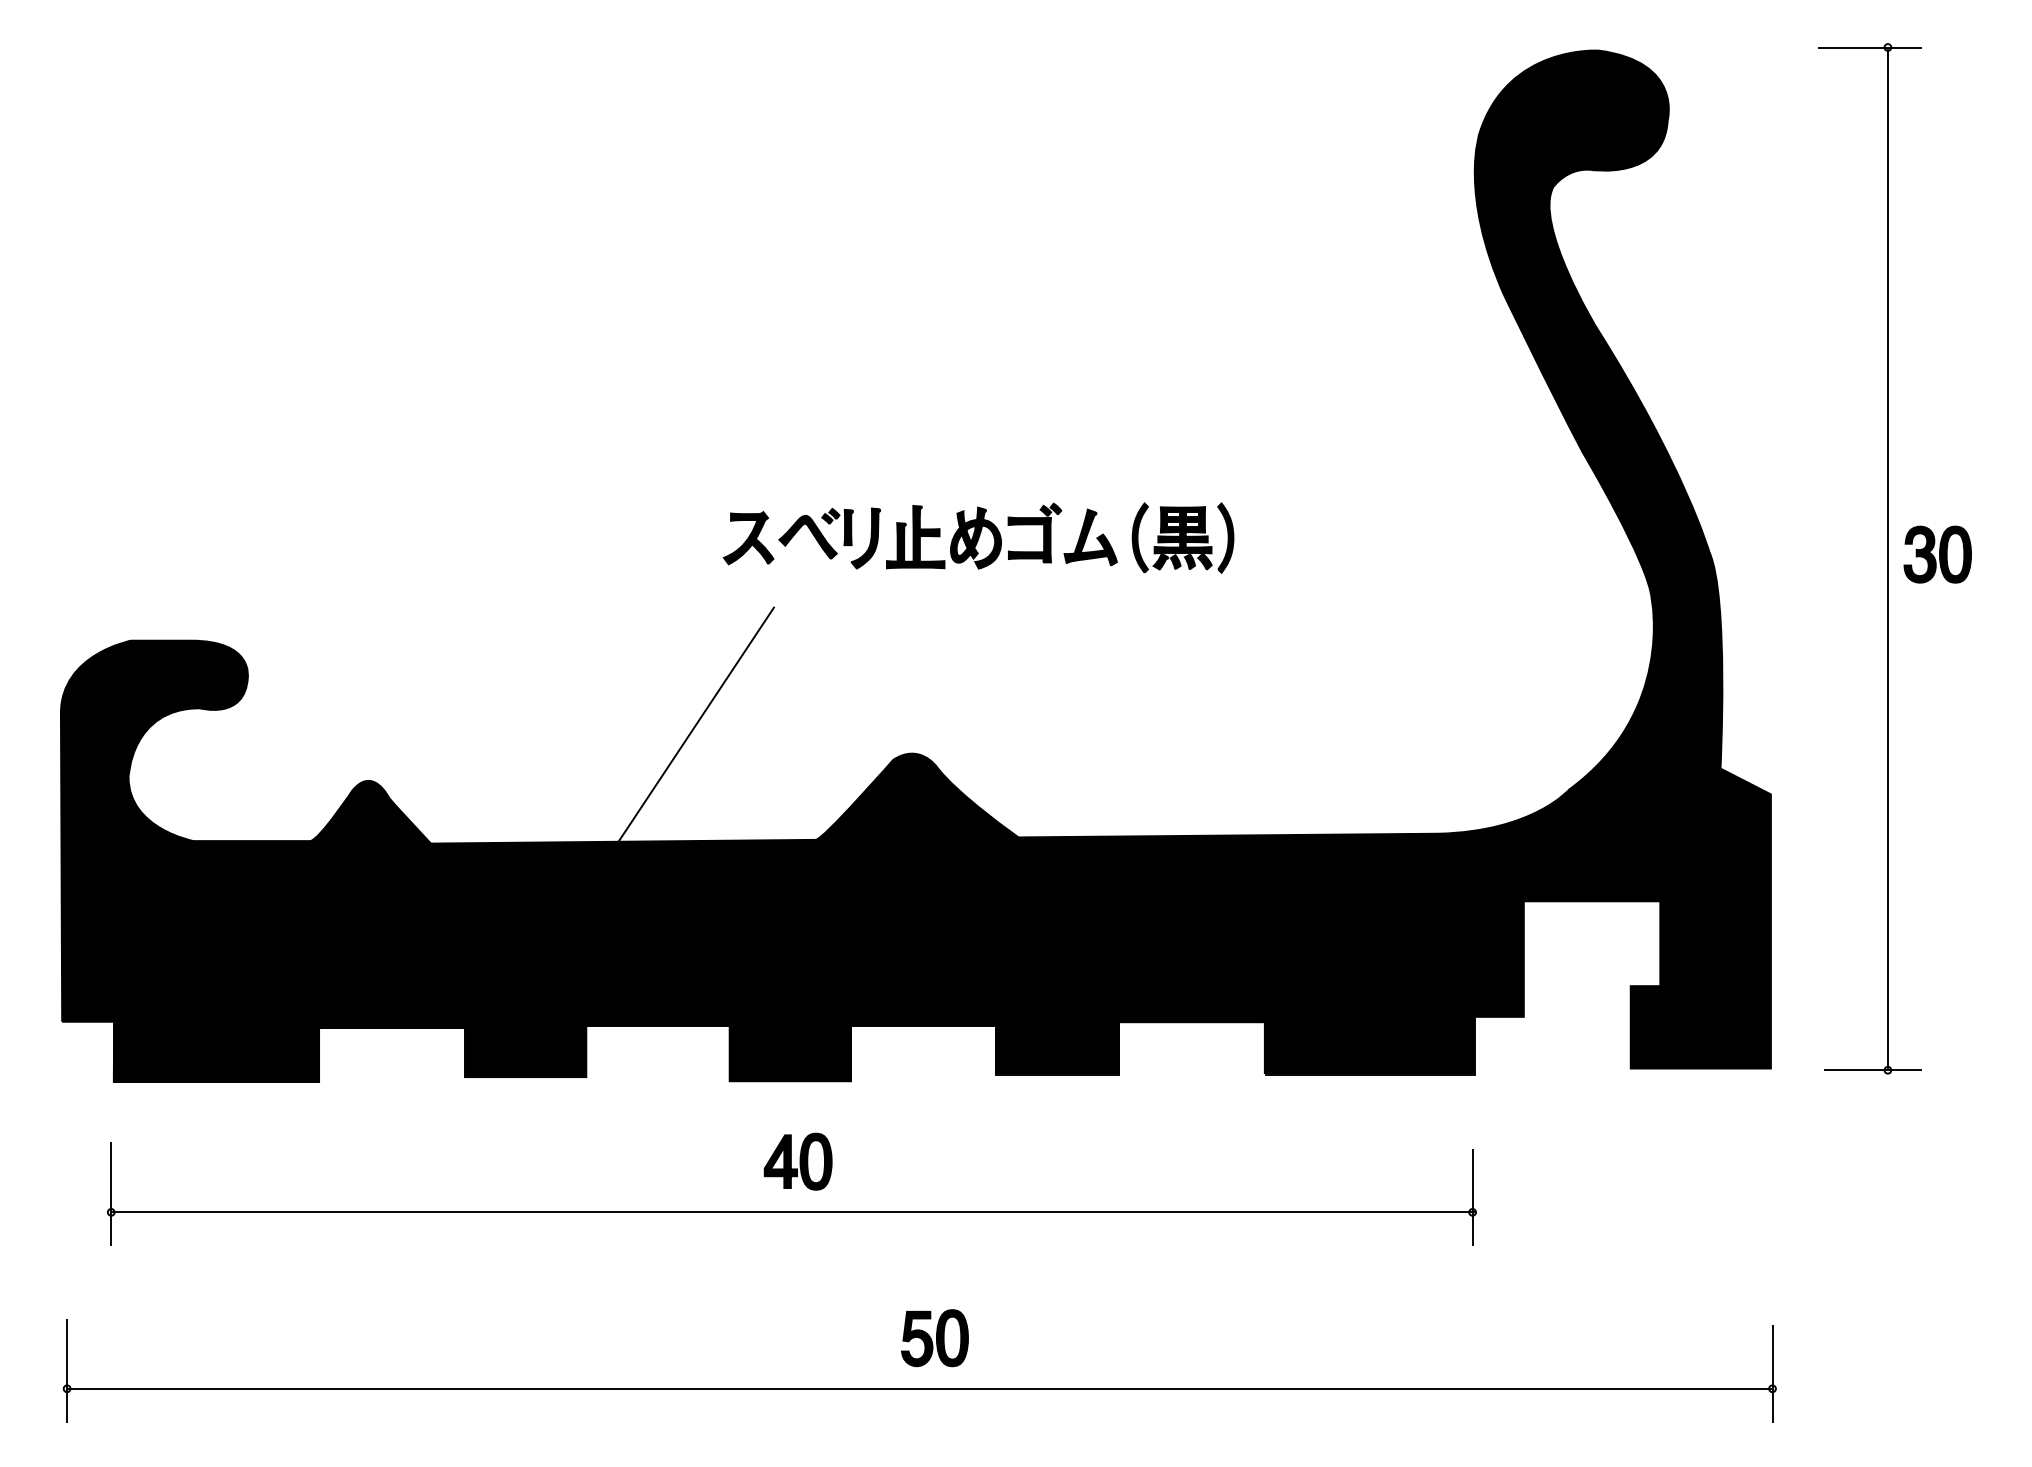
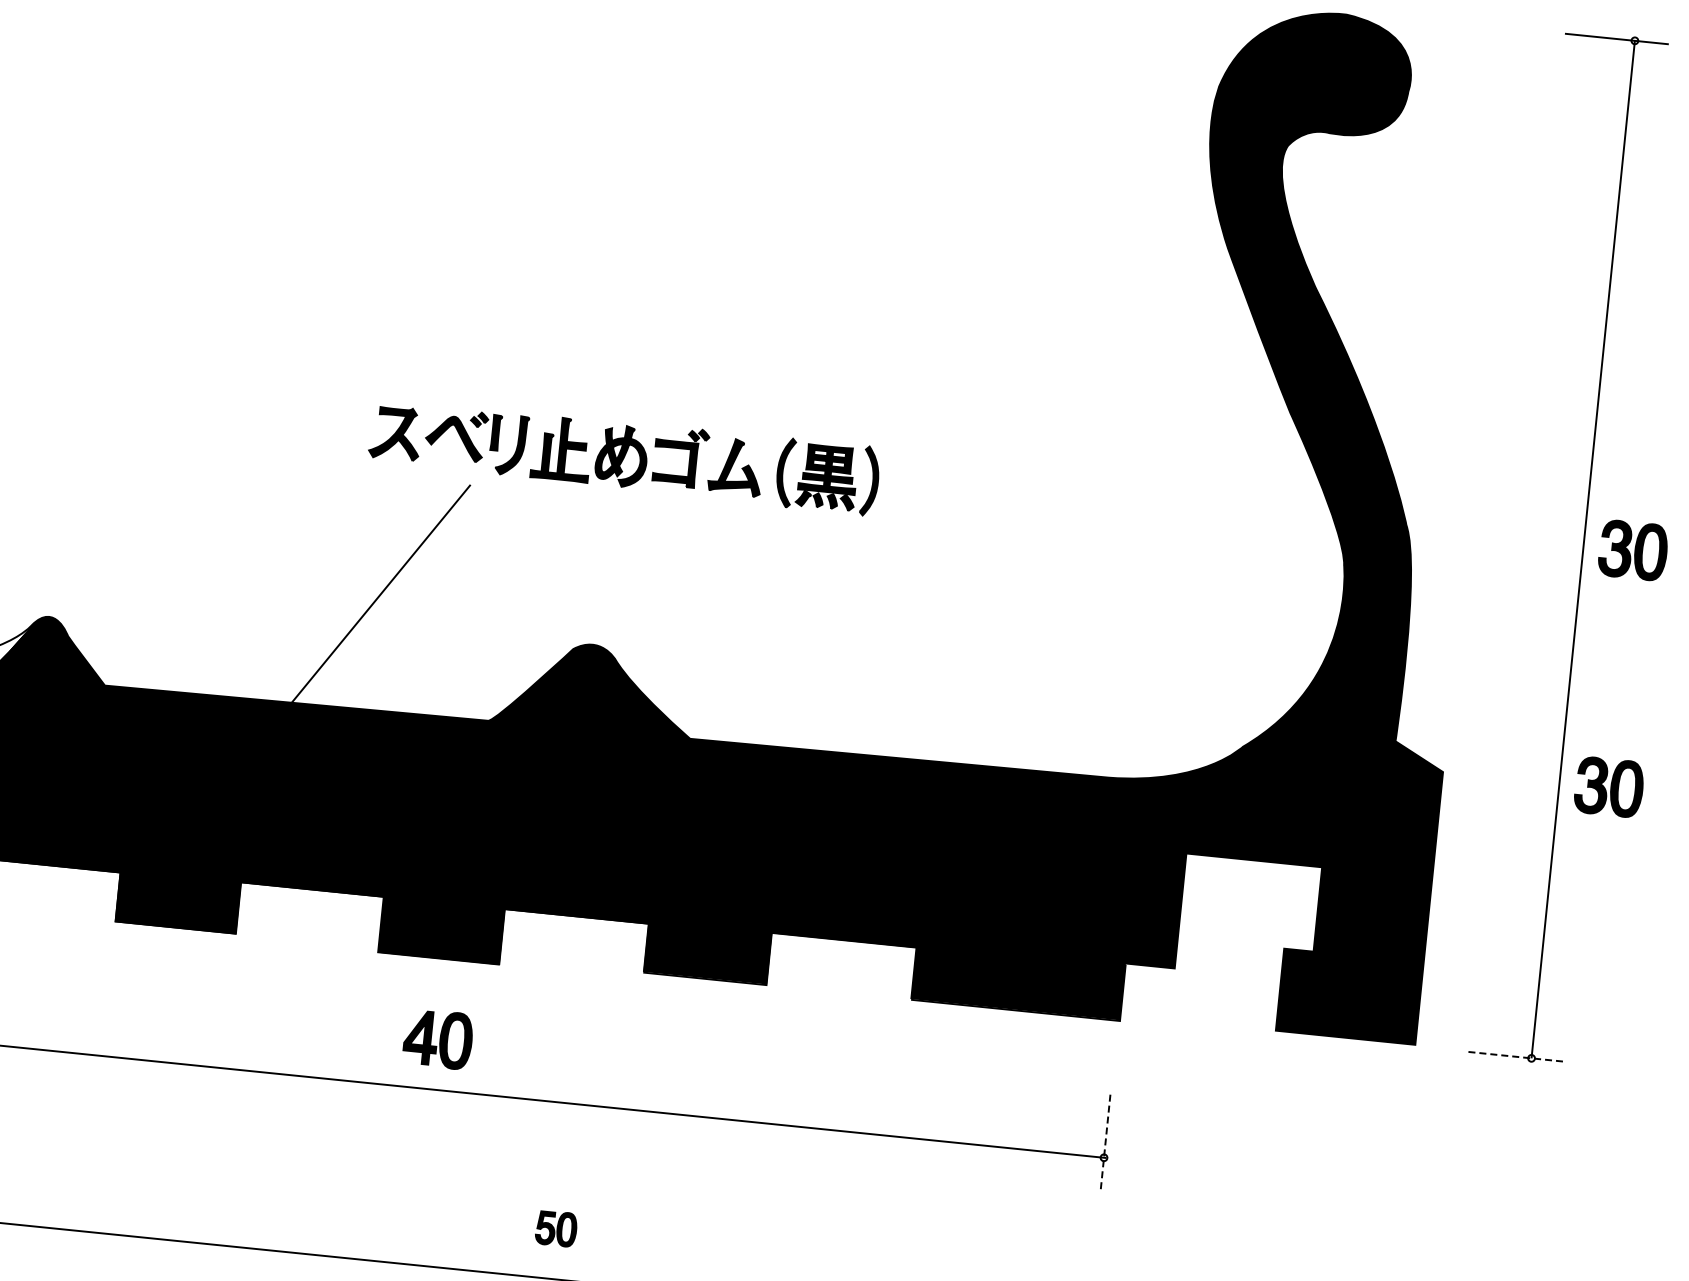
part: (978, 537) -> (624, 455), moved
part: (1937, 792) -> (1608, 787), added
line: (1873, 1070) -> (1517, 1057), solid -> dashed
line: (1472, 1197) -> (1105, 1142), solid -> dashed
part: (934, 1338) -> (555, 1228), size x0.6

